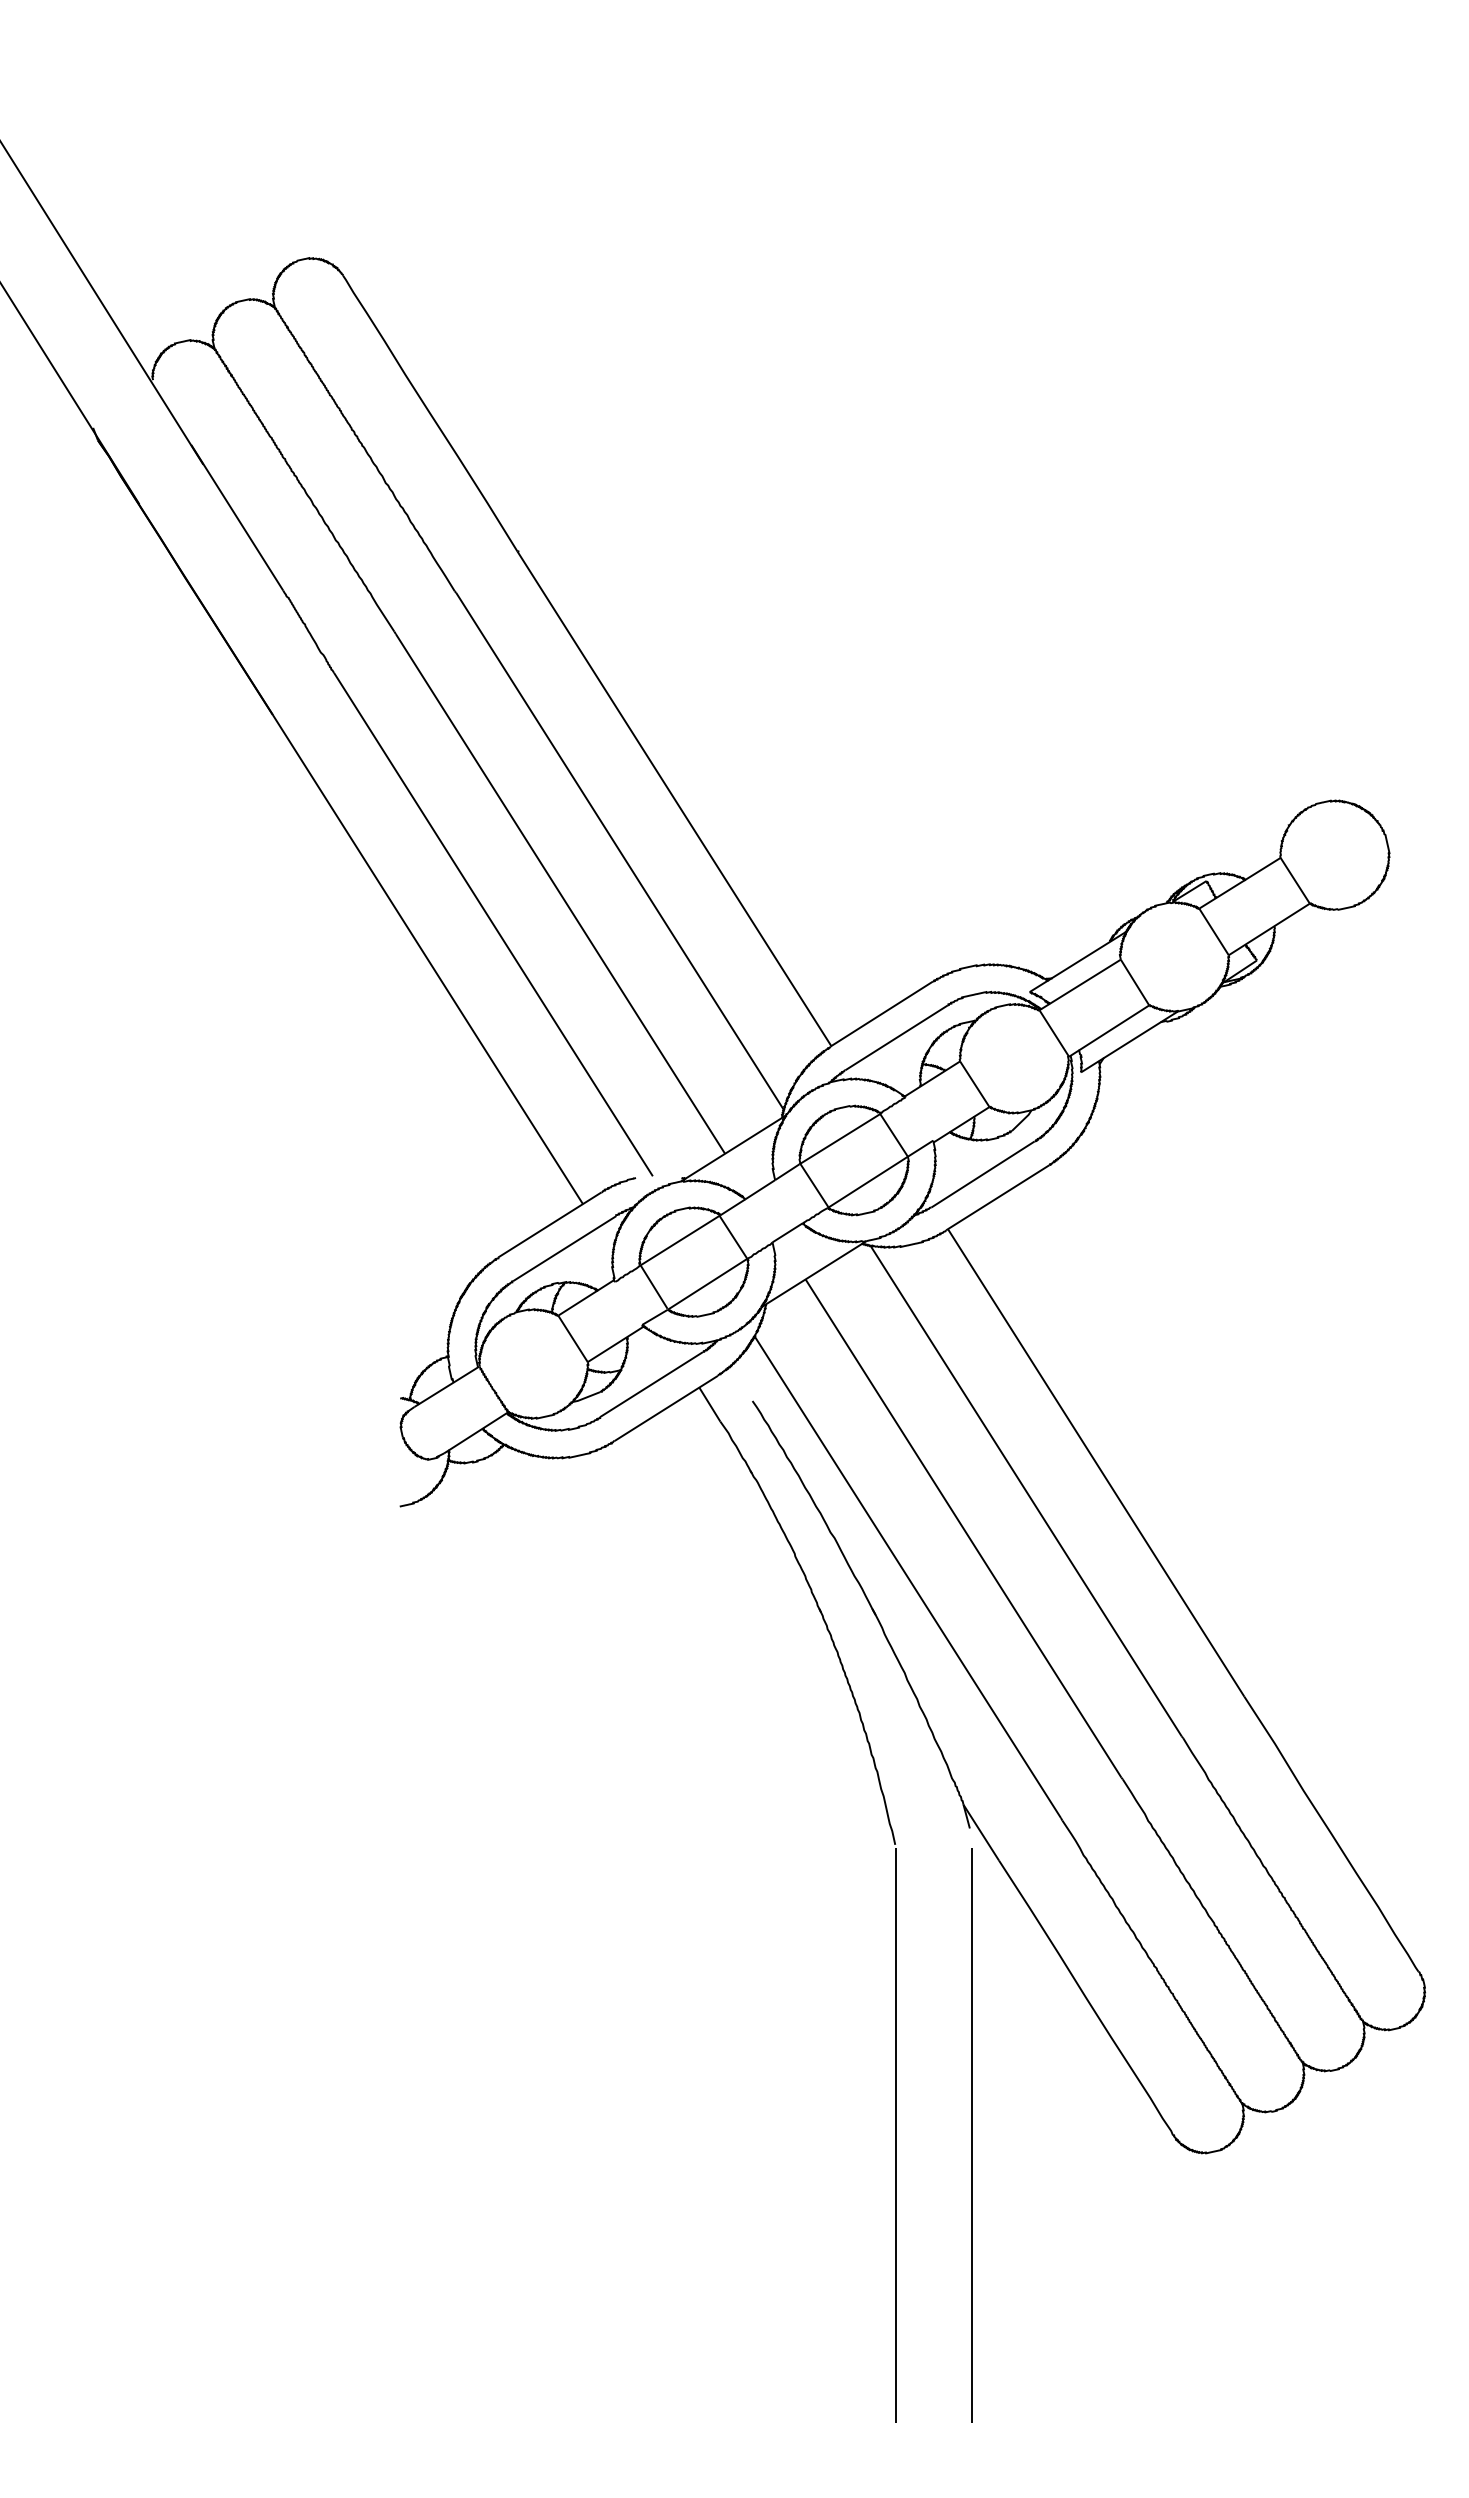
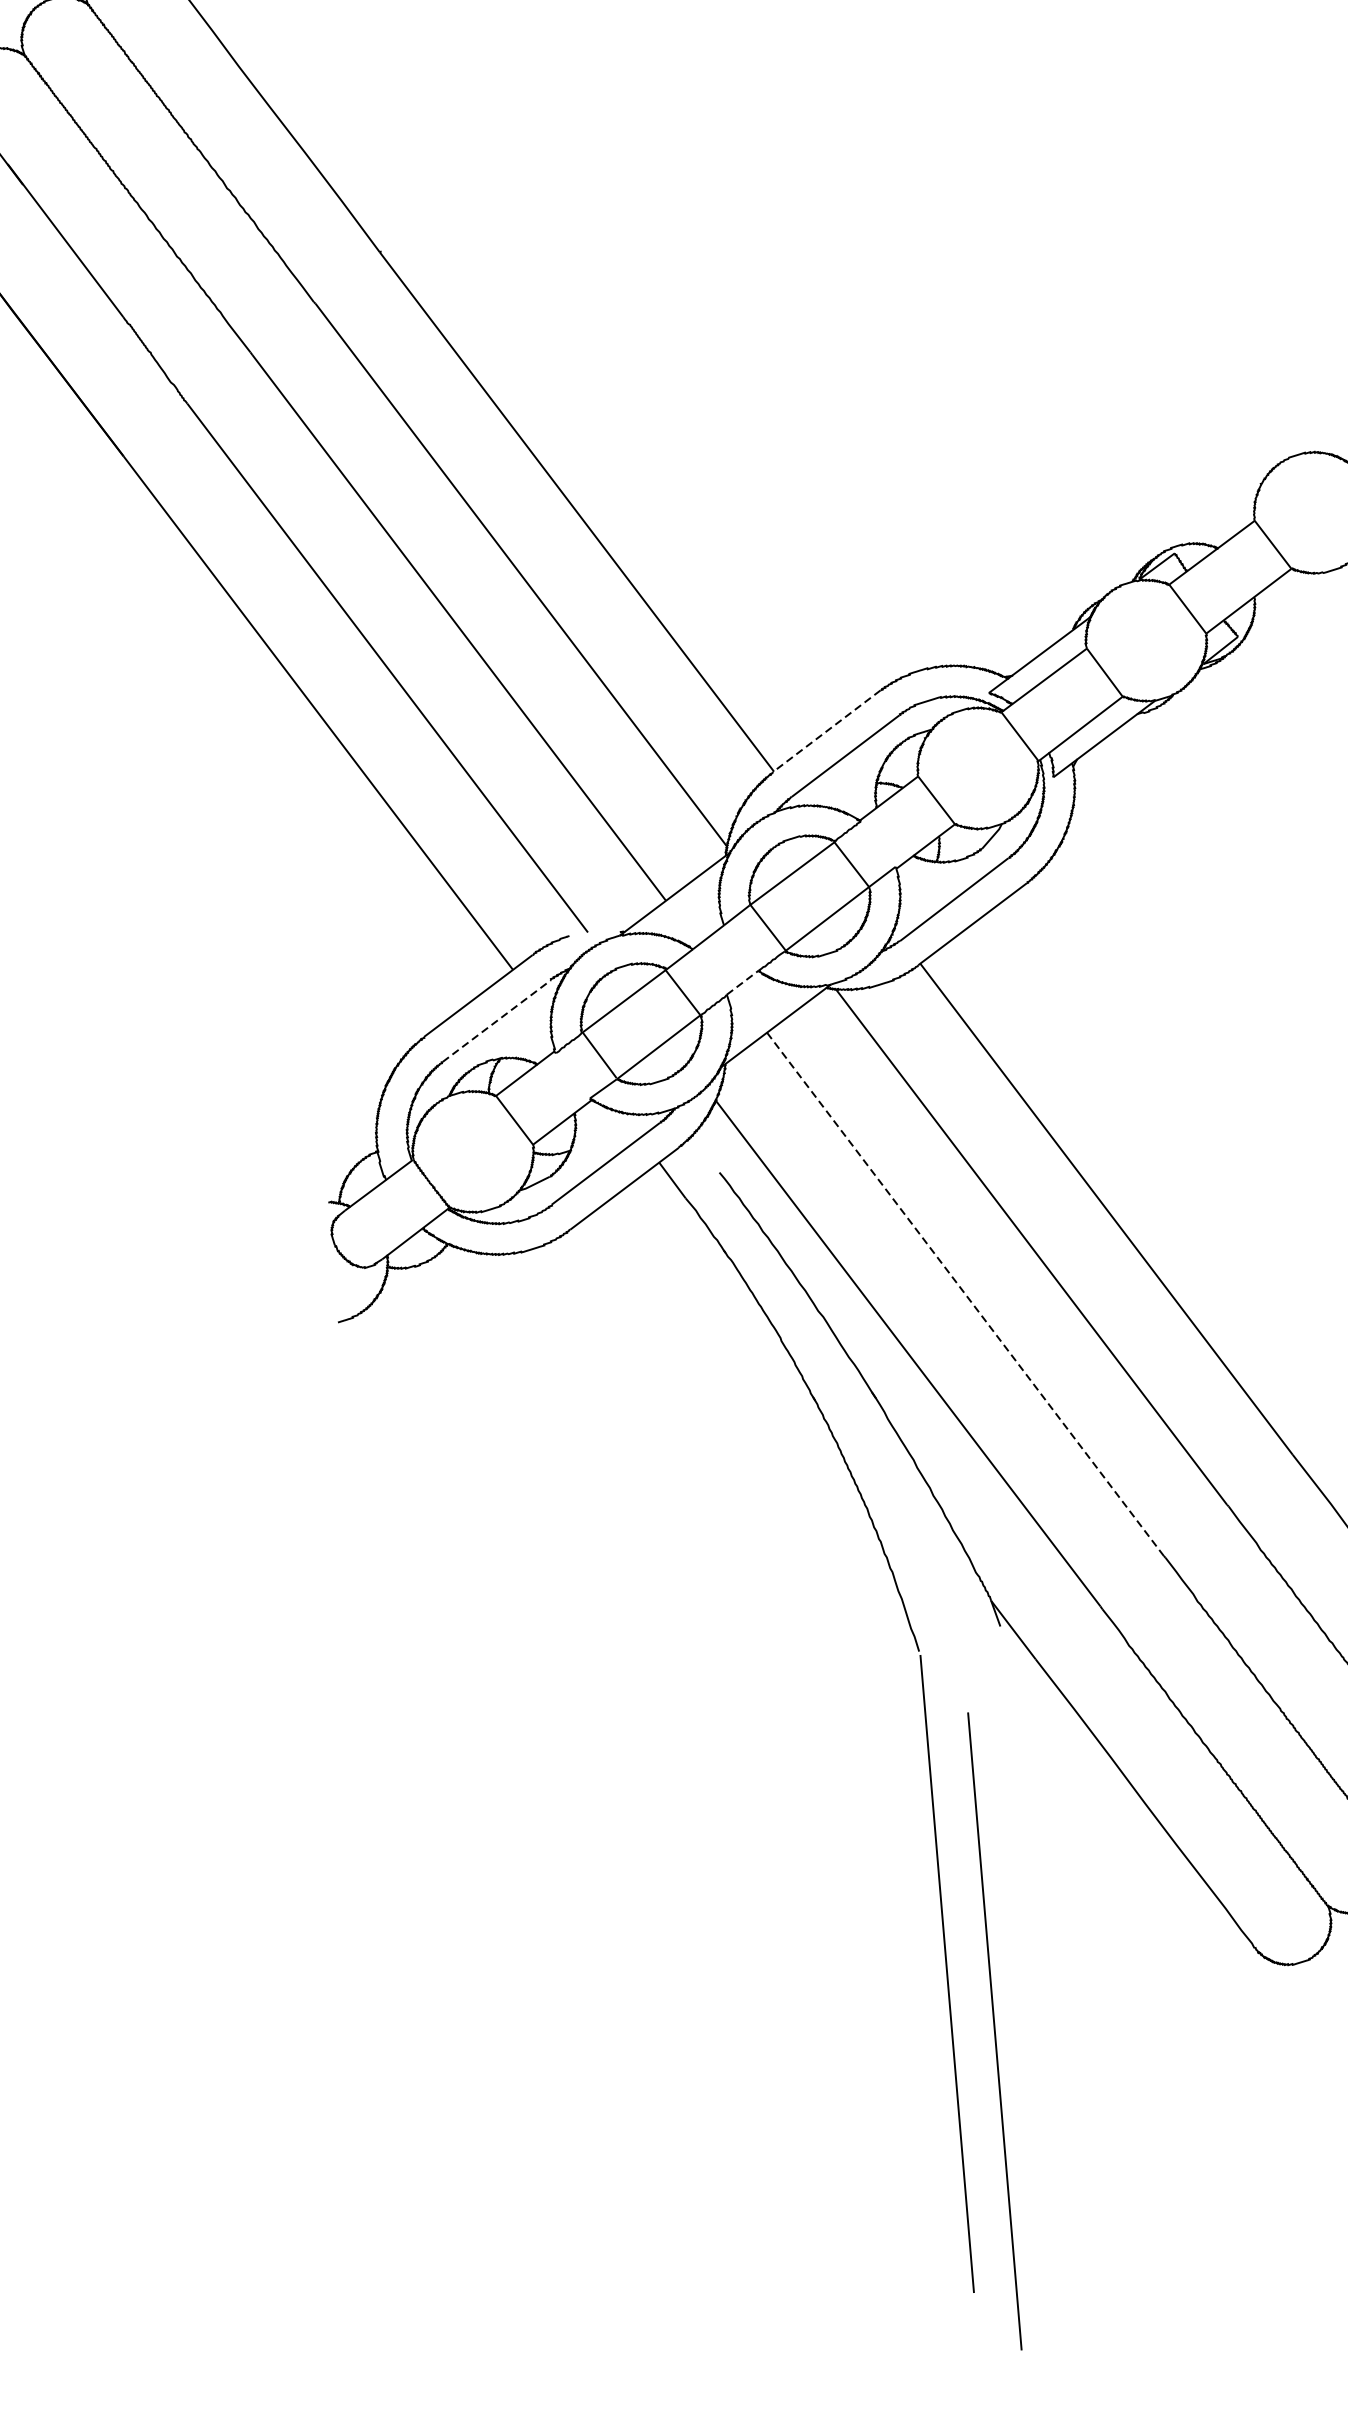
line: (881, 1014) -> (826, 731), solid -> dashed
line: (788, 1232) -> (743, 982), solid -> dashed
line: (565, 1248) -> (497, 1020), solid -> dashed
line: (963, 1528) -> (965, 1294), solid -> dashed
line: (971, 2135) -> (993, 2031), moved

